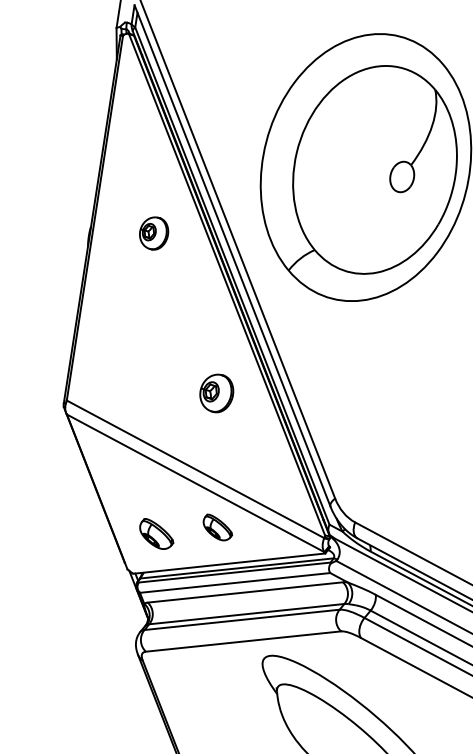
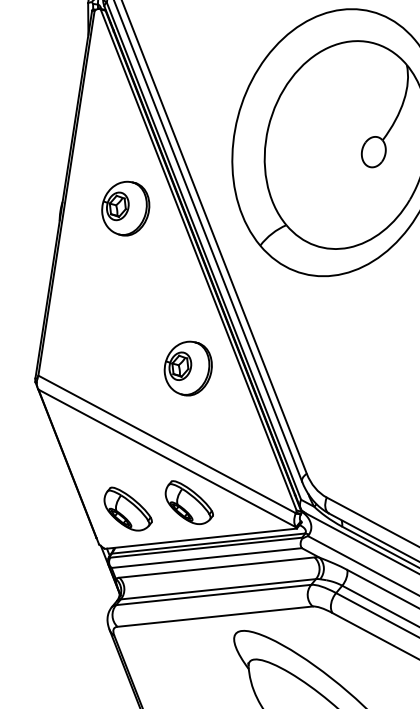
part: (153, 233) -> (125, 208), size x1.67
part: (216, 393) -> (188, 368), size x1.43
part: (217, 527) -> (189, 502), size x1.67
part: (156, 533) -> (128, 508), size x1.43

